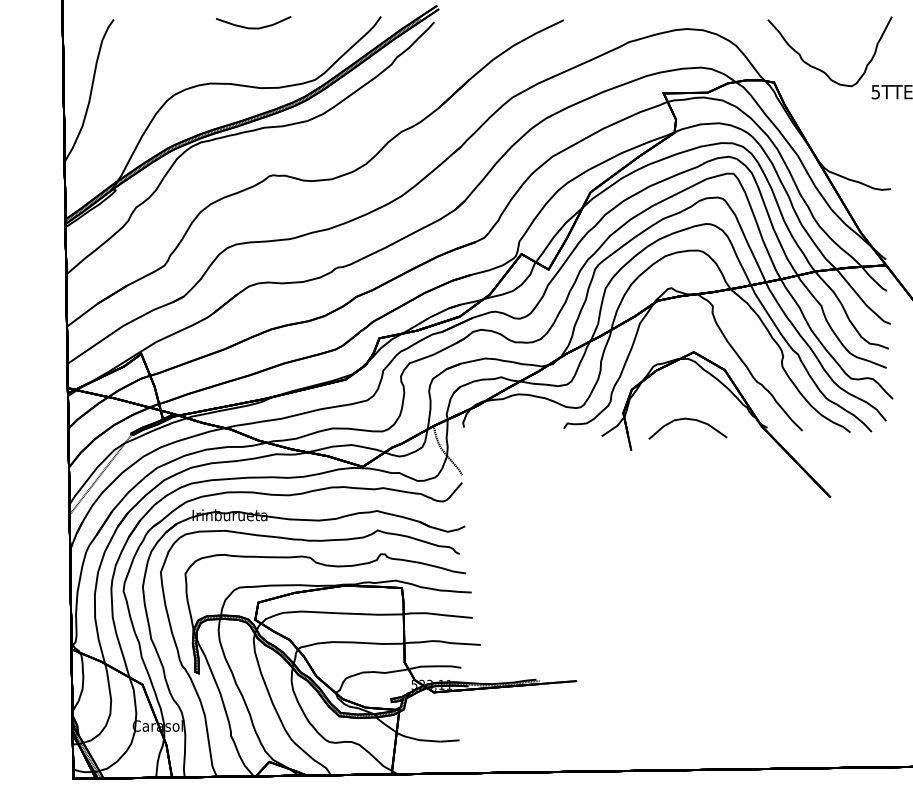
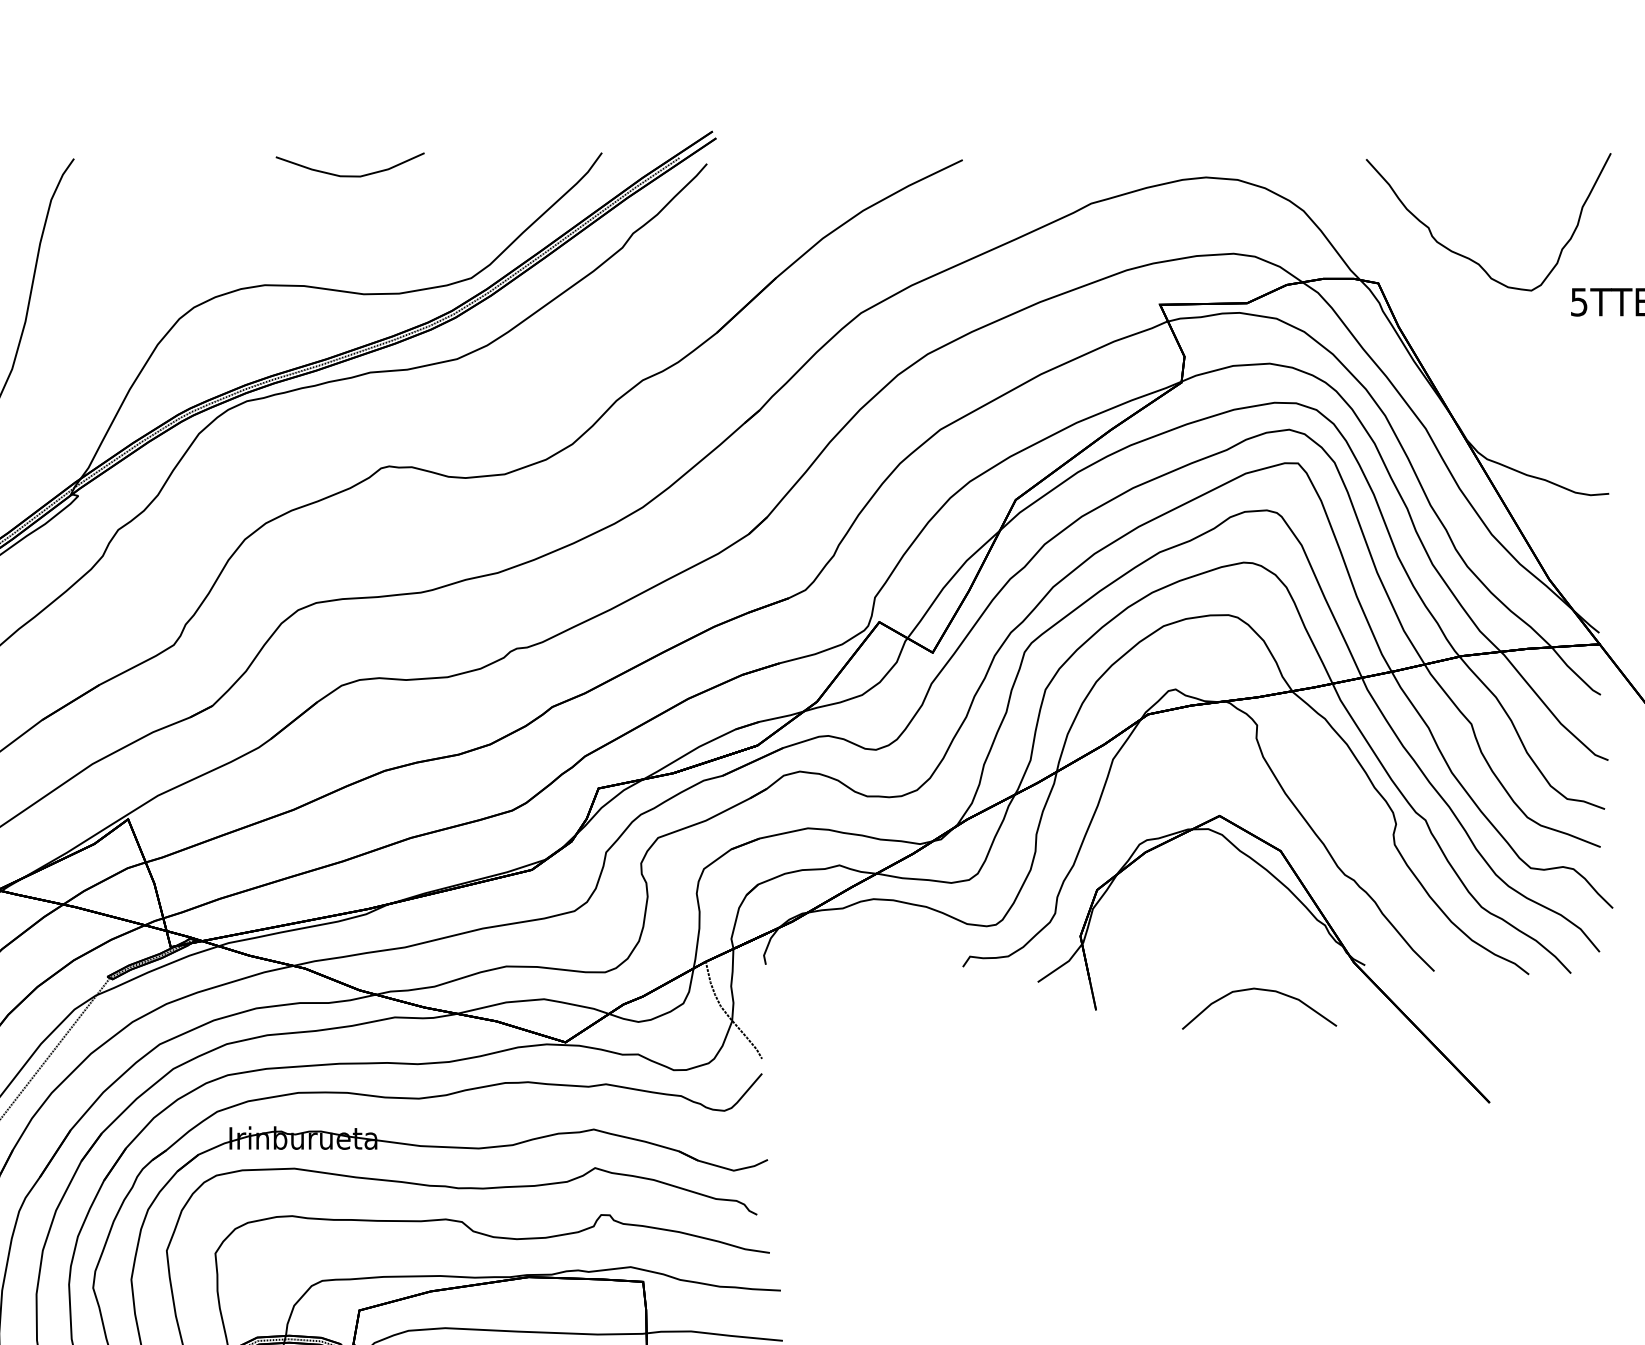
curve: (689, 420) -> (1262, 992), moved

